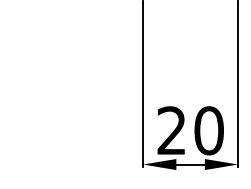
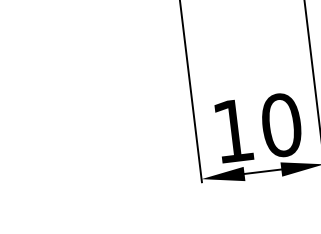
text: (171, 130) -> (232, 130), 20 -> 10

